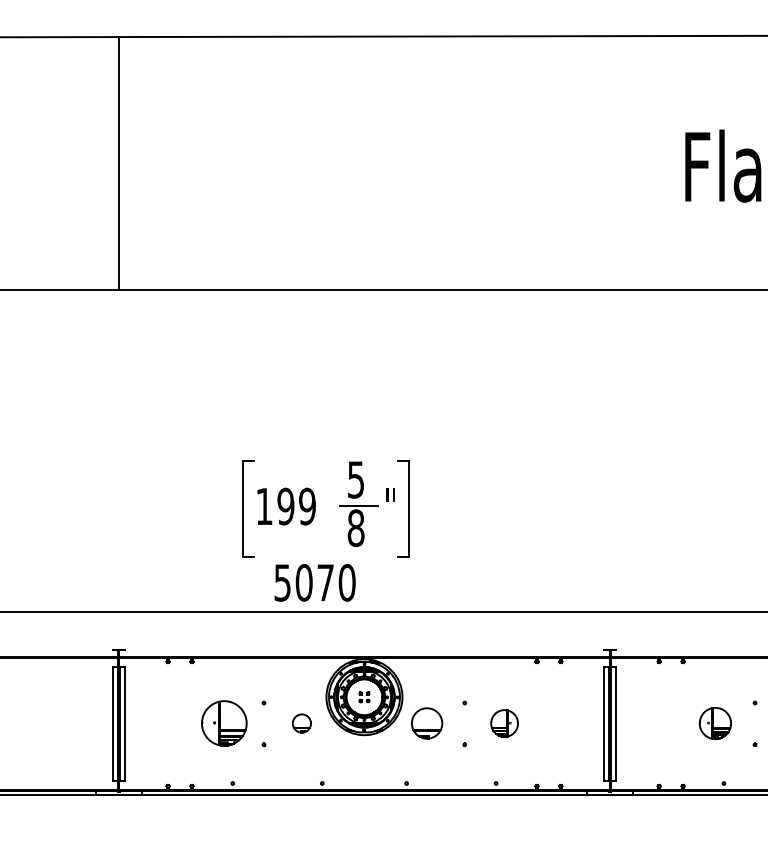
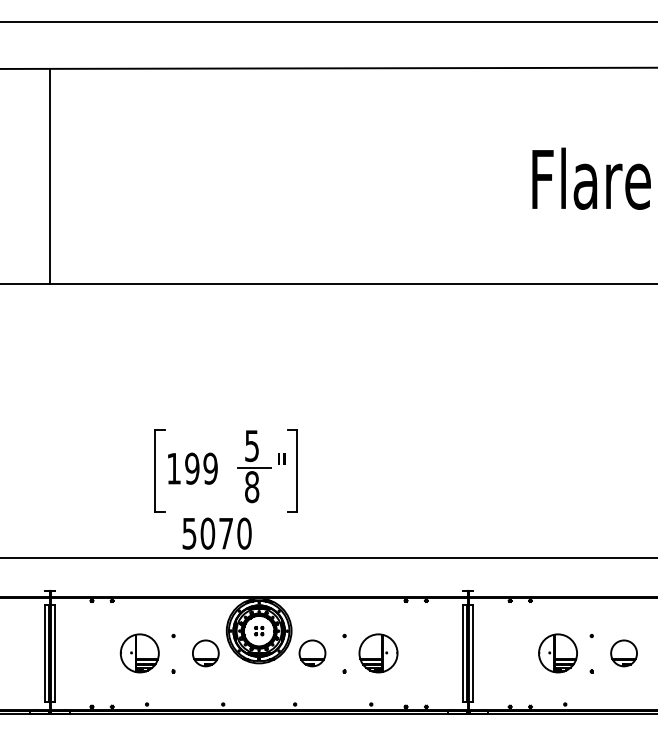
part: (301, 723) -> (205, 653), size x1.67
part: (504, 723) -> (378, 653), size x1.67
part: (714, 723) -> (557, 653), size x1.43

